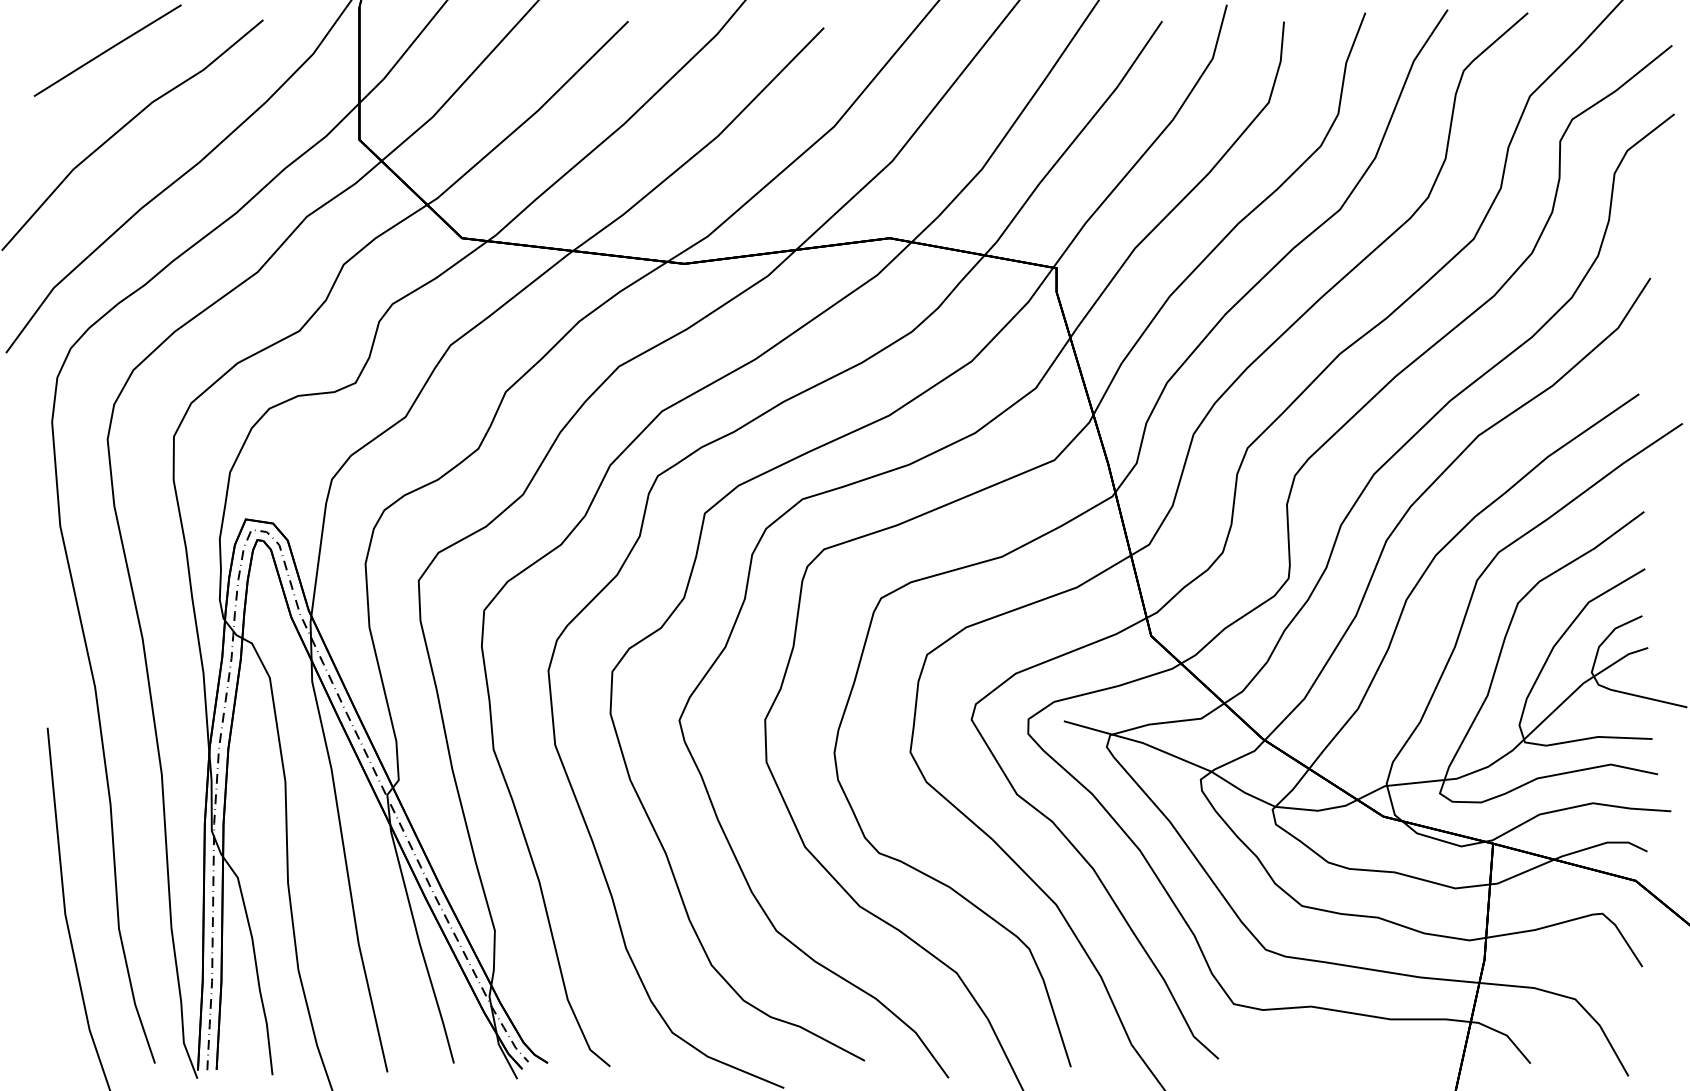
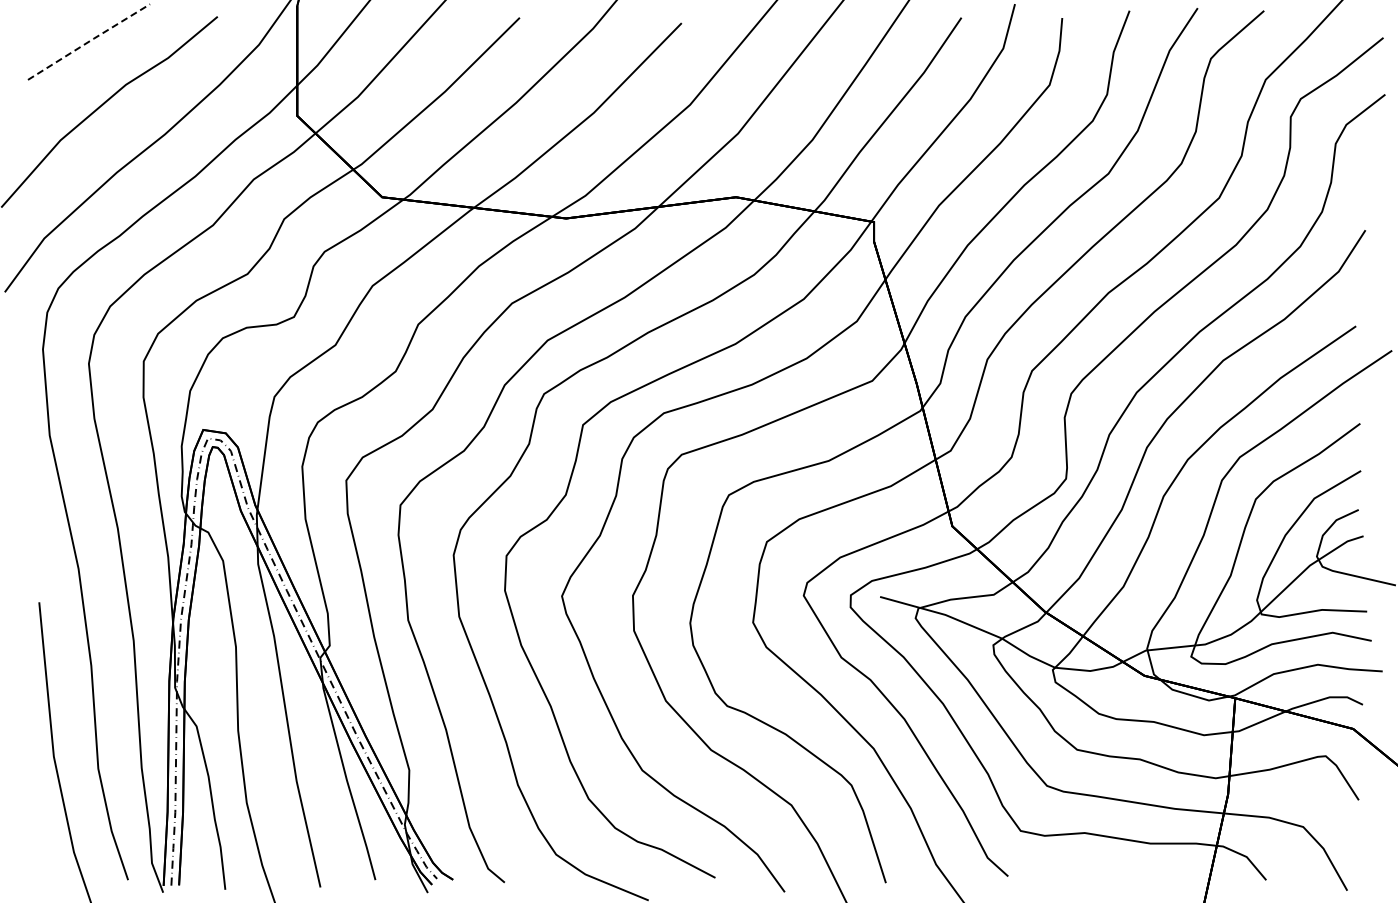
line: (108, 49) -> (89, 41), solid -> dashed

